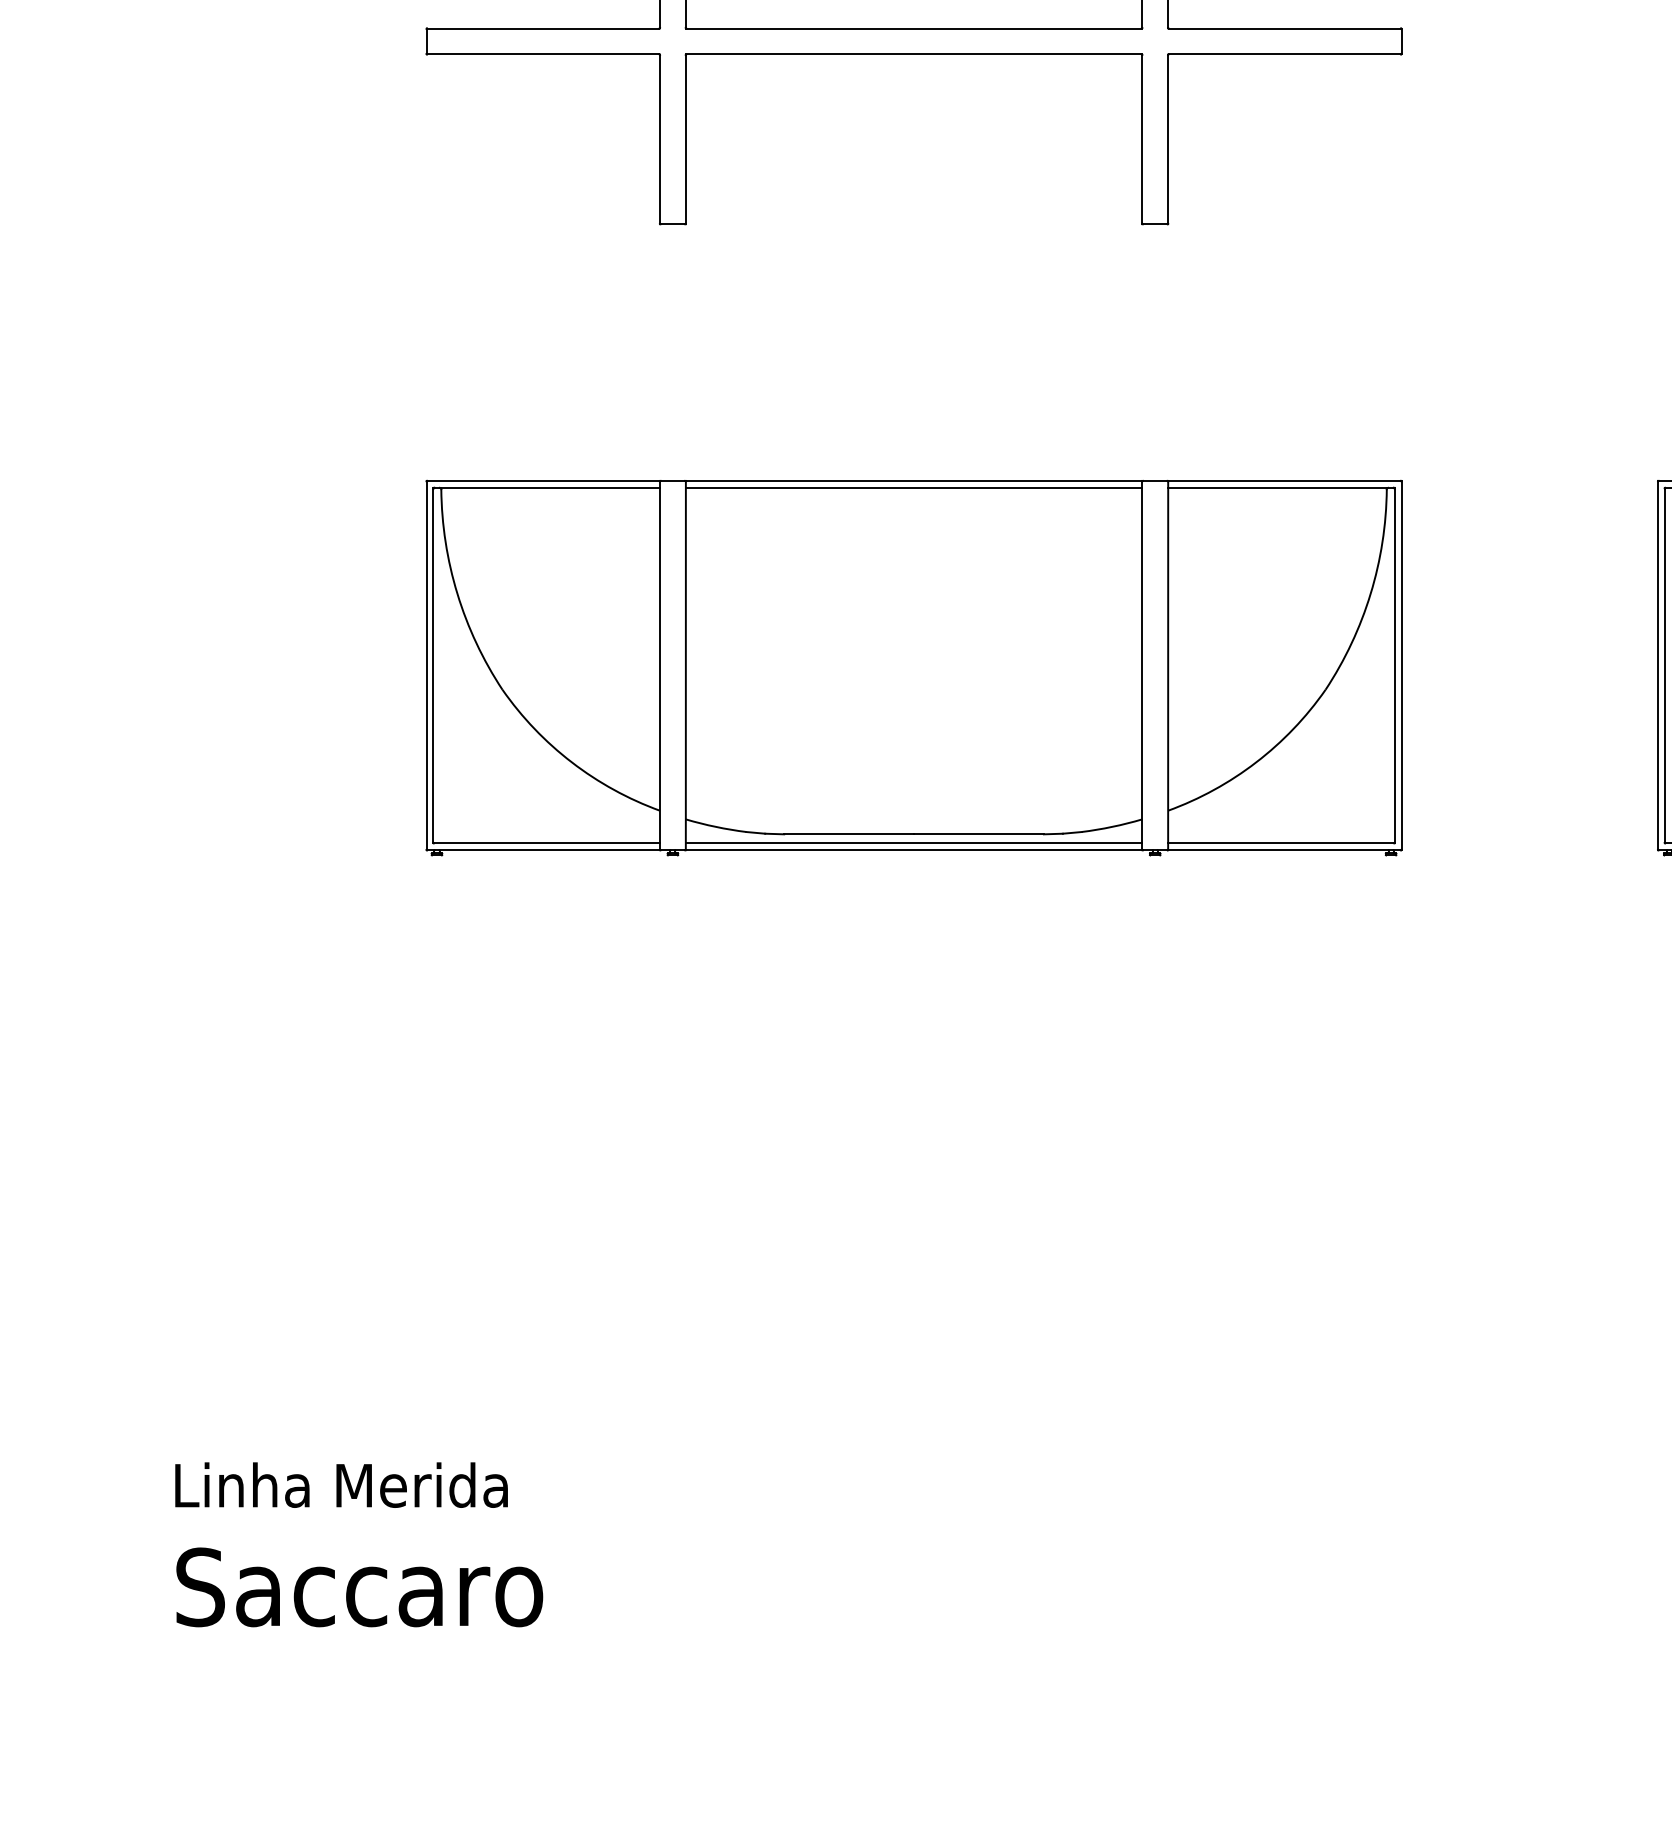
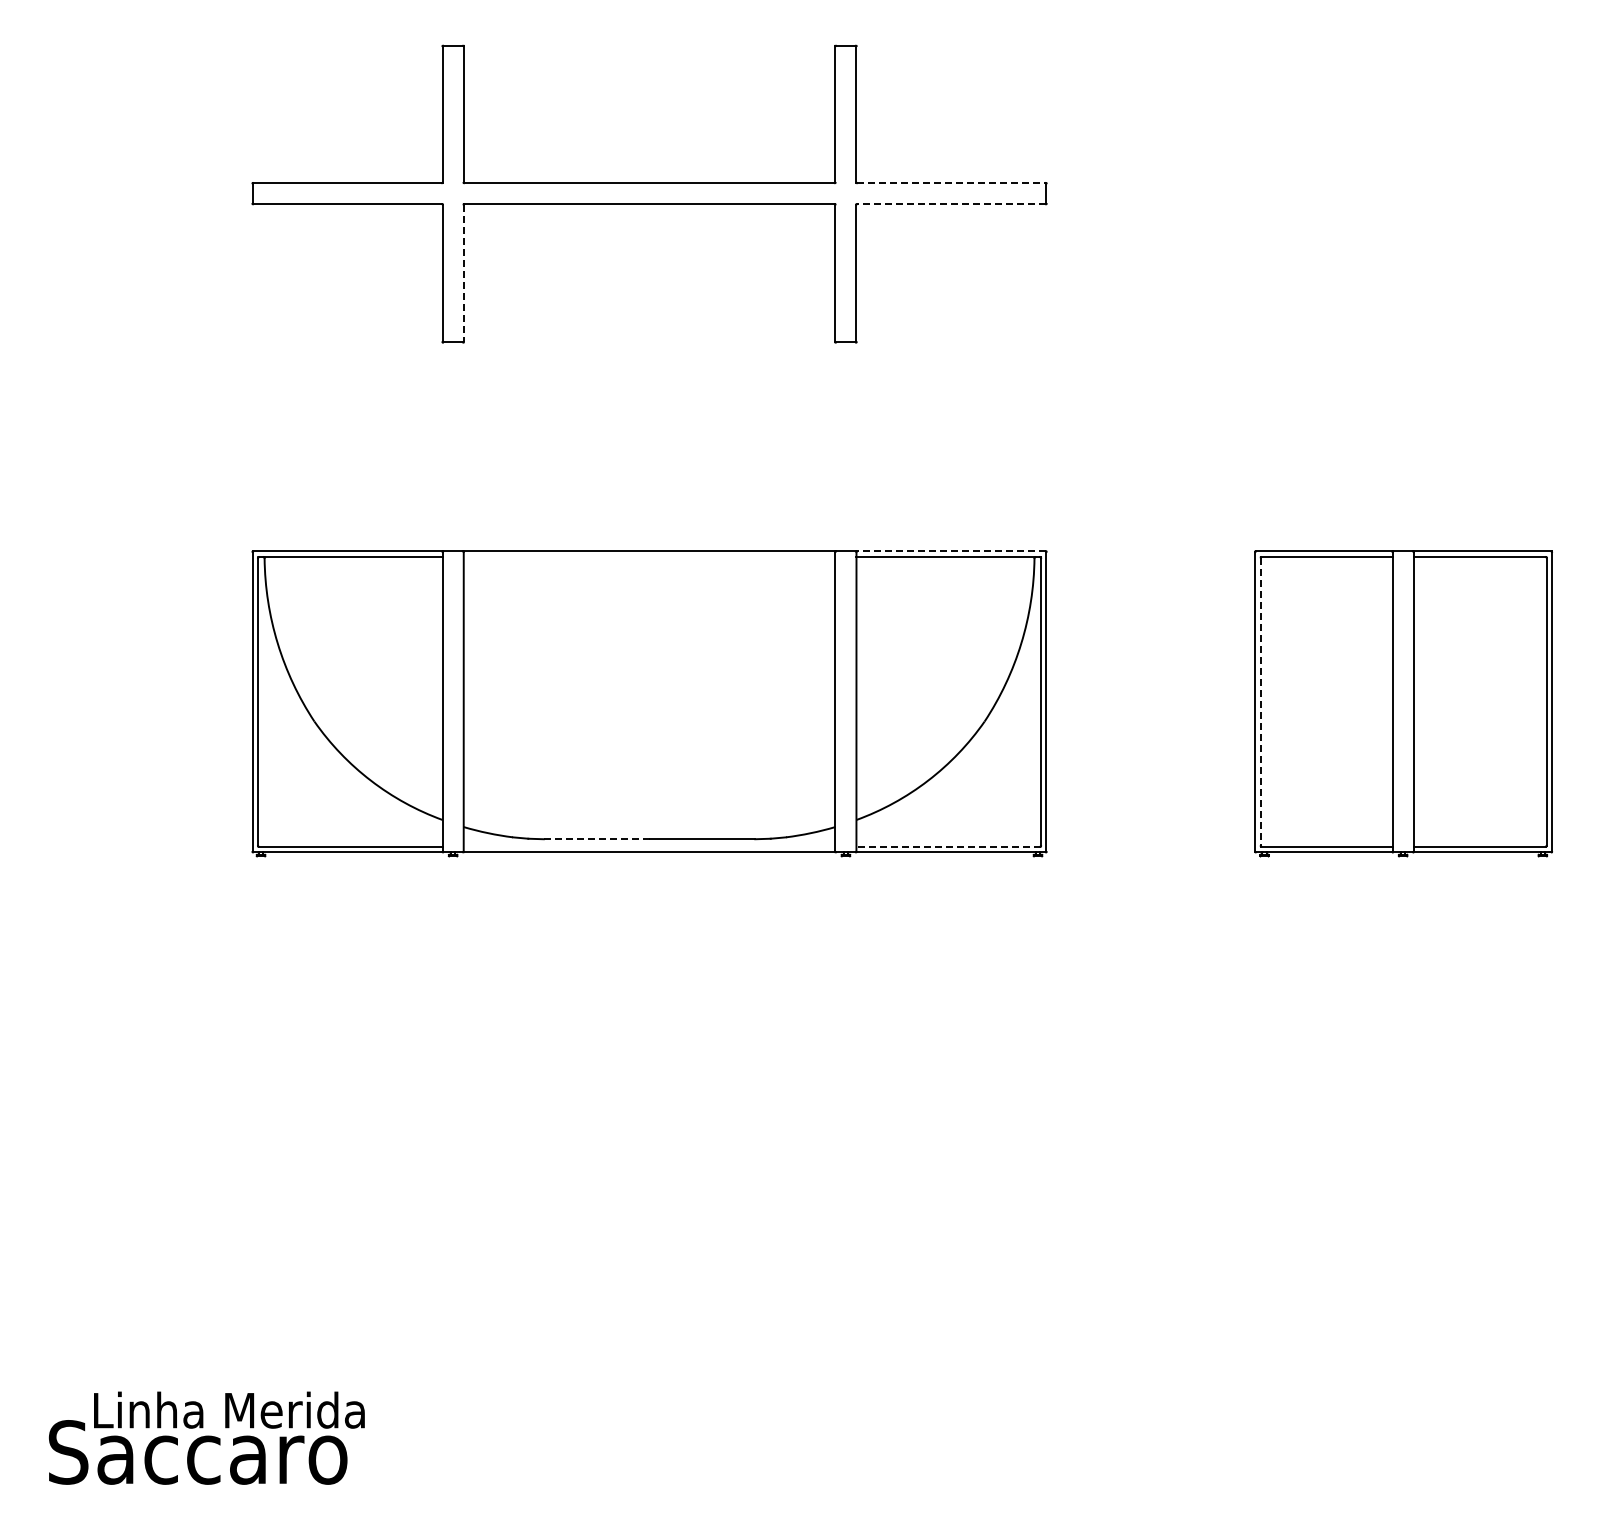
line: (1284, 29) -> (951, 183), solid -> dashed
line: (1284, 54) -> (951, 204), solid -> dashed
line: (685, 139) -> (463, 273), solid -> dashed
line: (1283, 480) -> (950, 551), solid -> dashed
line: (913, 488) -> (649, 557), removed
line: (1664, 666) -> (1260, 702), solid -> dashed
line: (848, 834) -> (596, 839), solid -> dashed
line: (913, 843) -> (649, 846), removed
line: (1281, 843) -> (948, 846), solid -> dashed
text: (341, 1484) -> (229, 1409), moved

